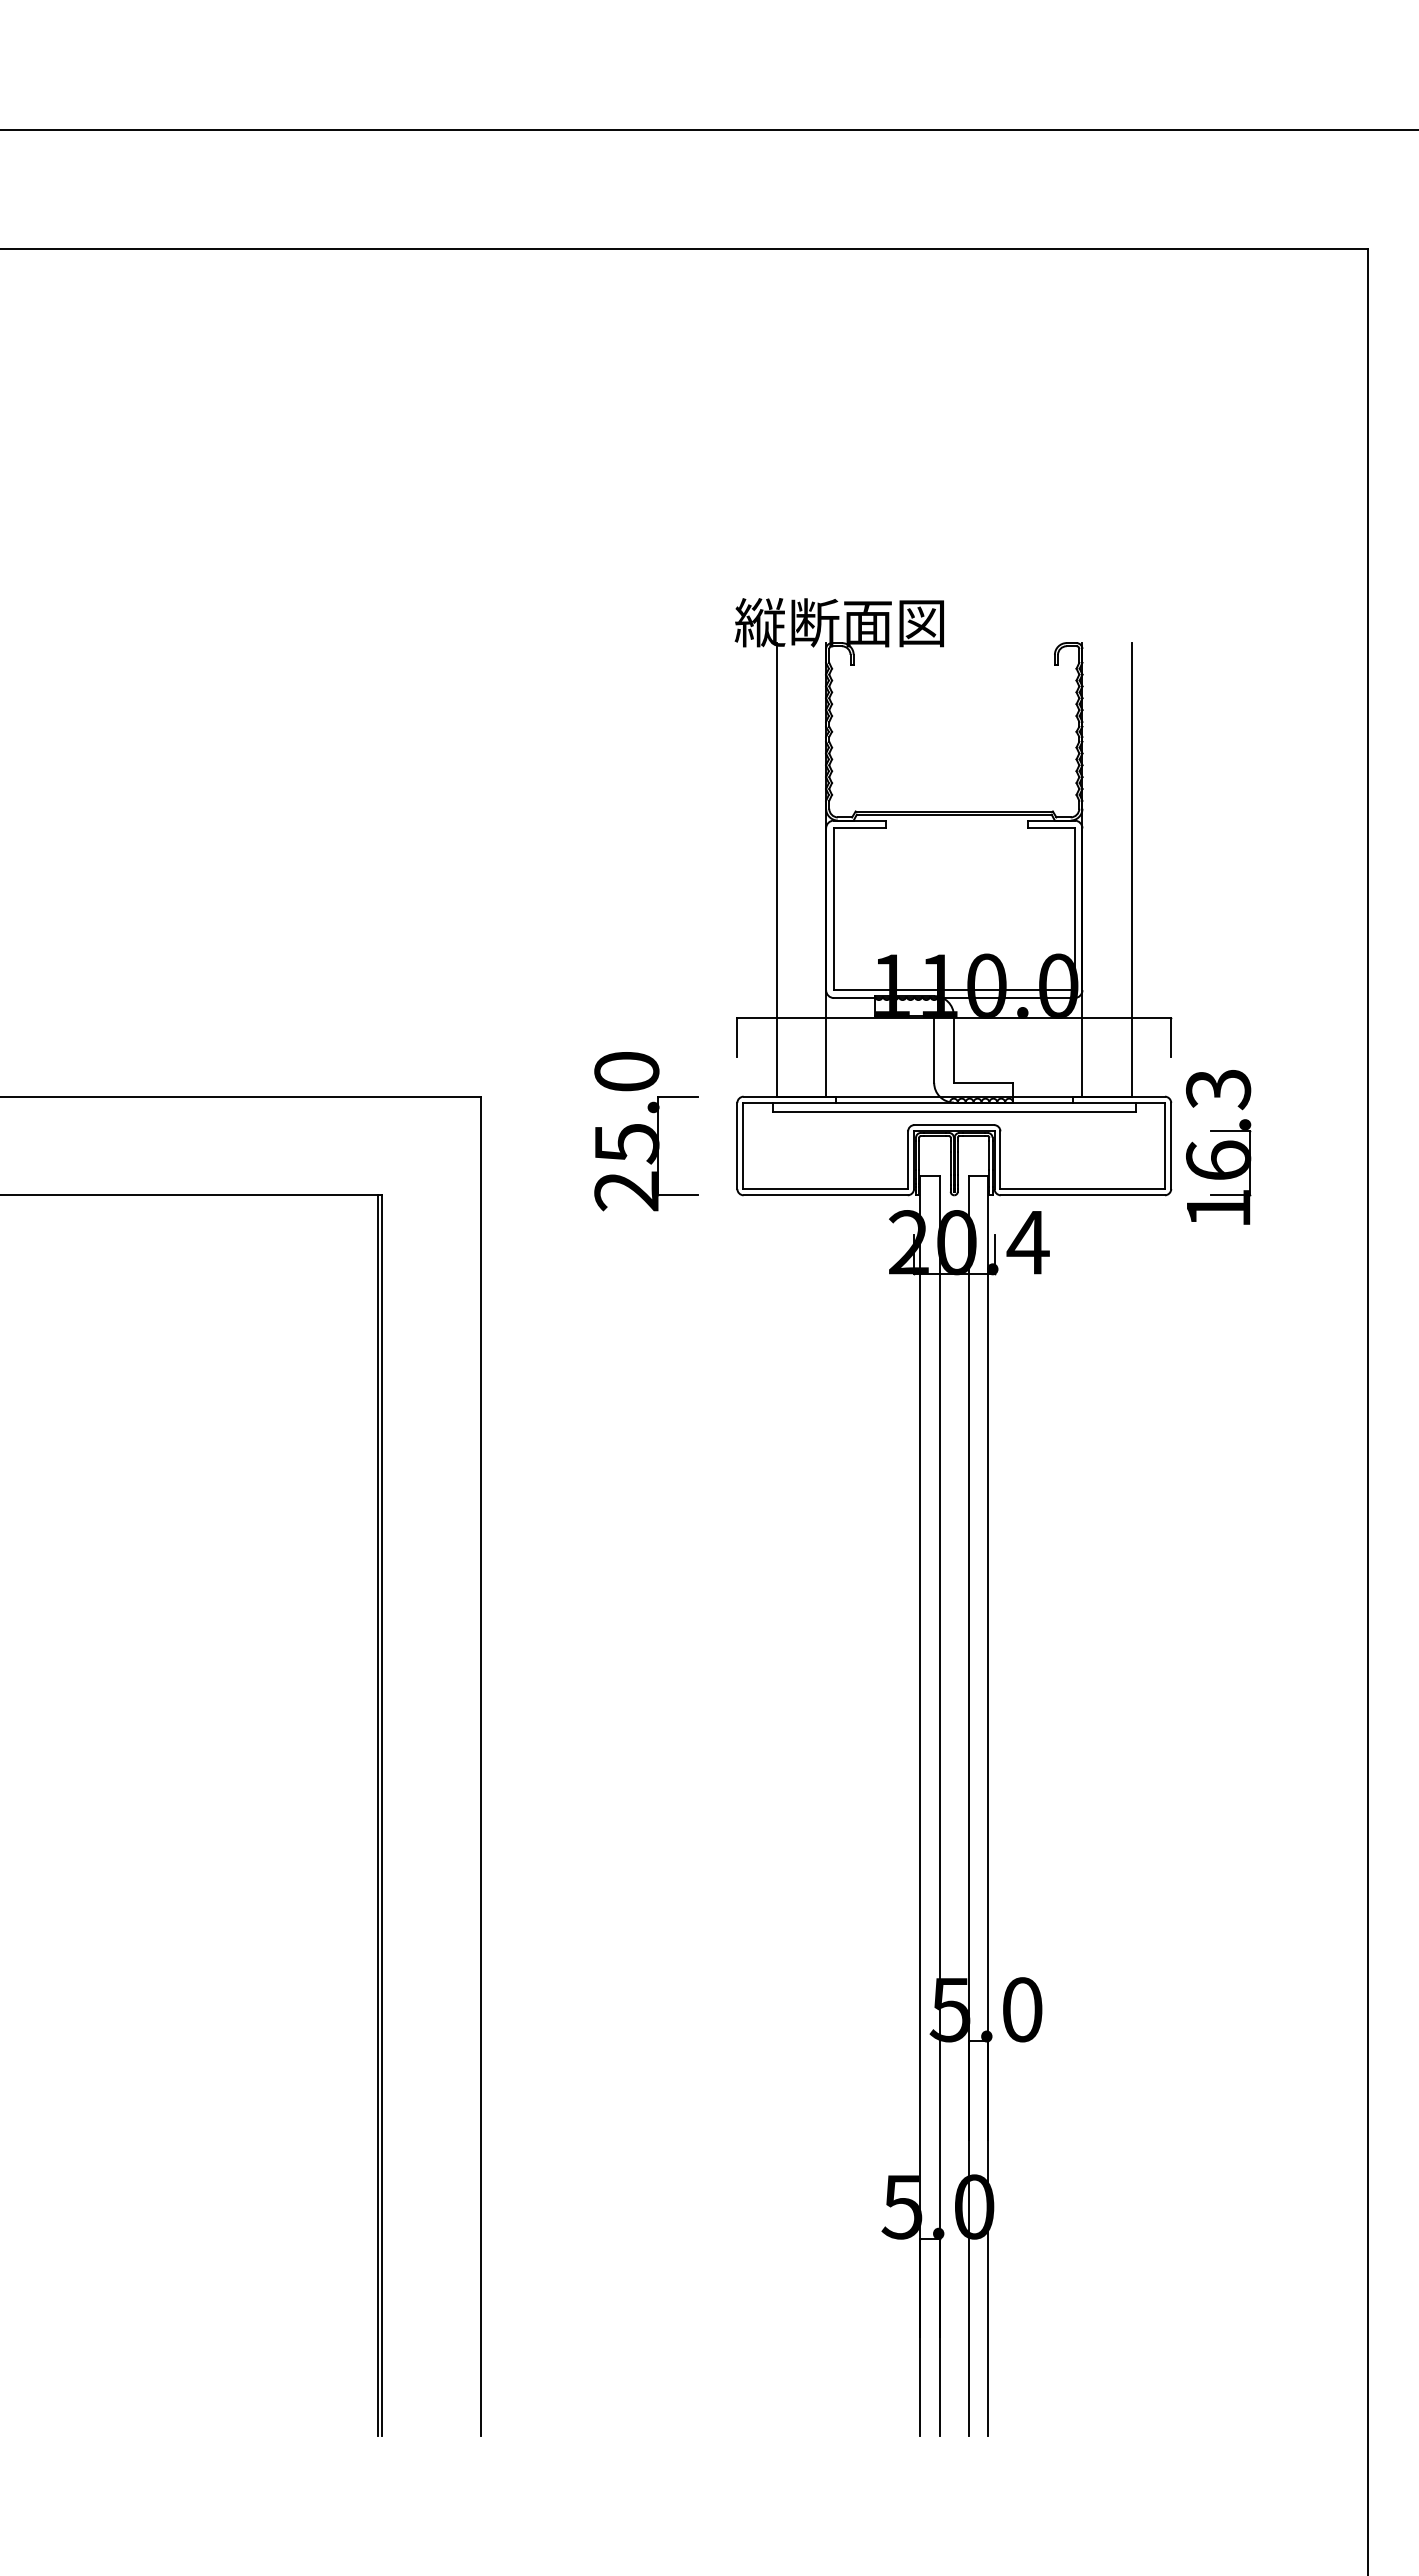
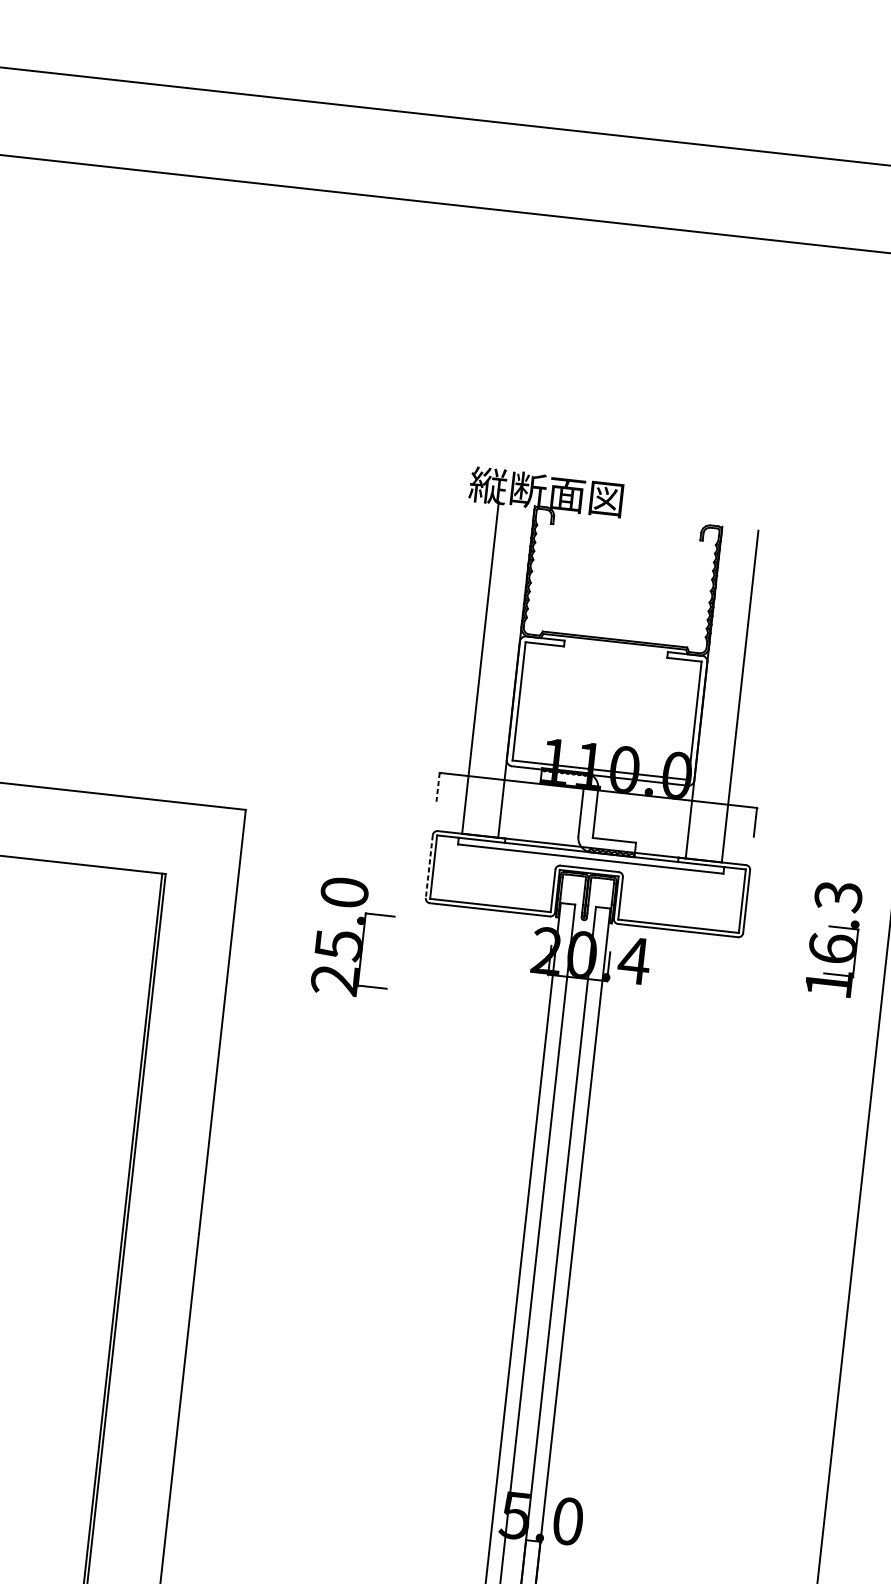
line: (737, 1037) -> (438, 787), solid -> dashed
part: (646, 1131) -> (354, 937), moved
line: (737, 1146) -> (429, 867), solid -> dashed
part: (1218, 1147) -> (833, 939), moved

